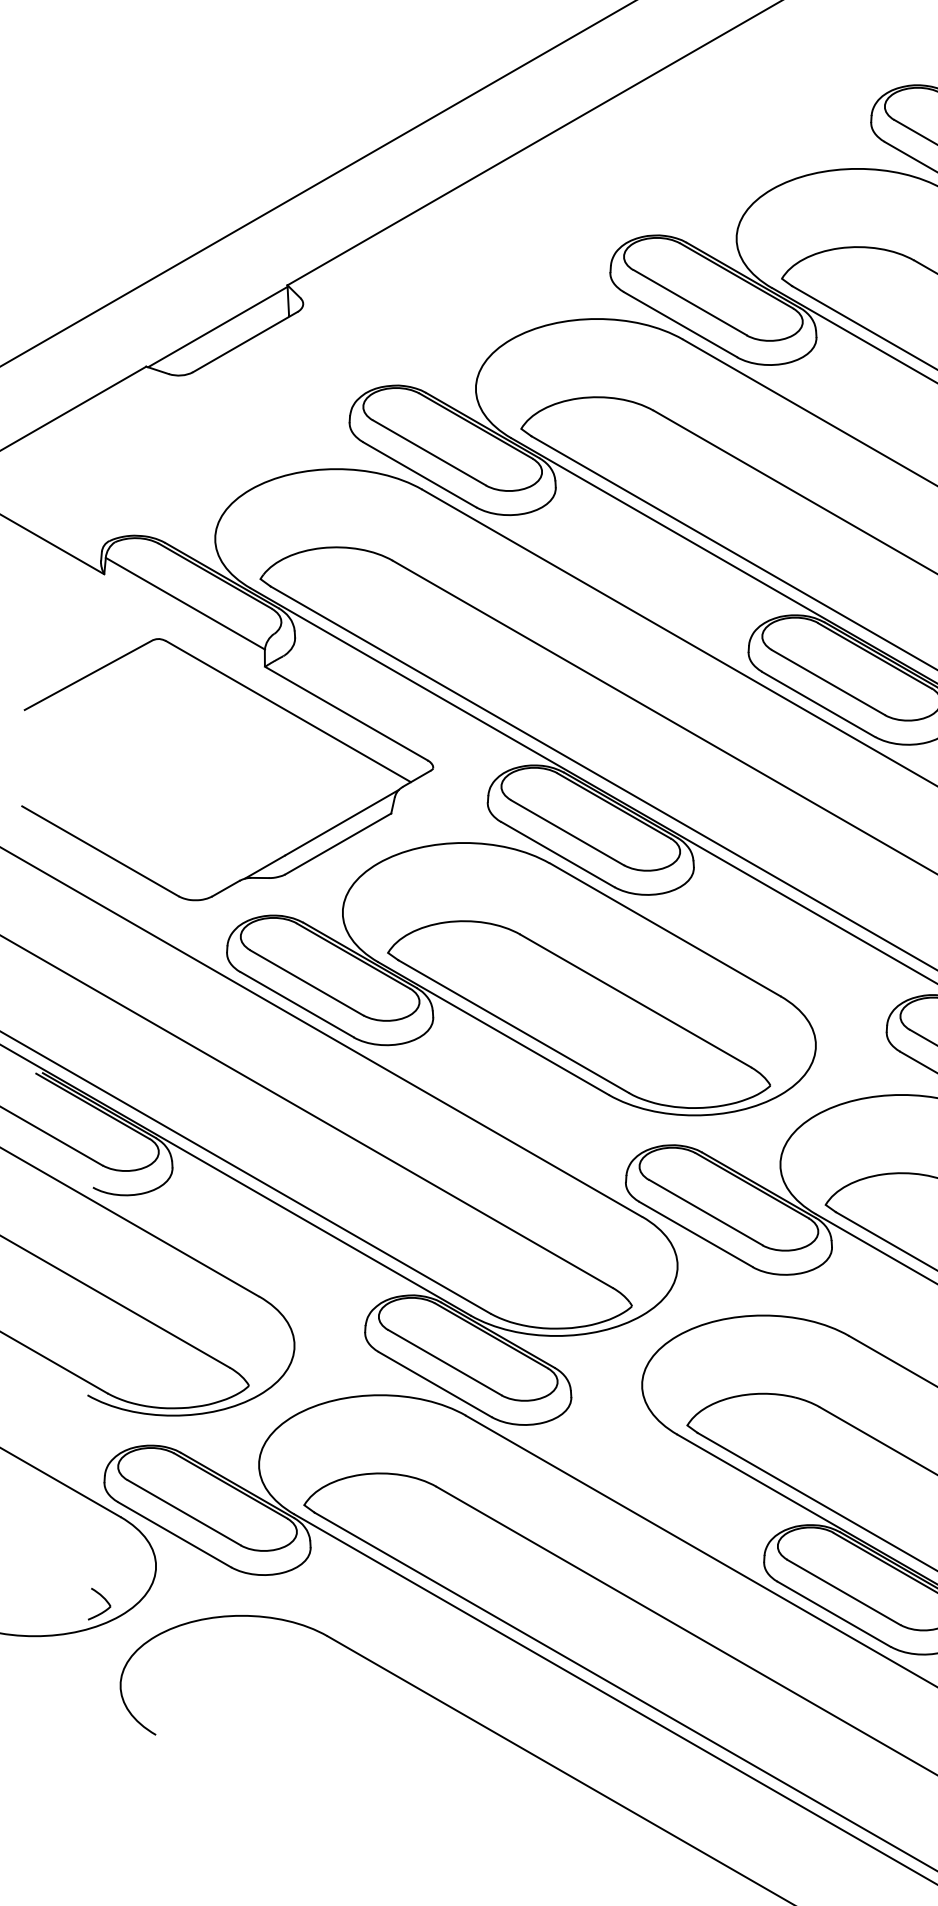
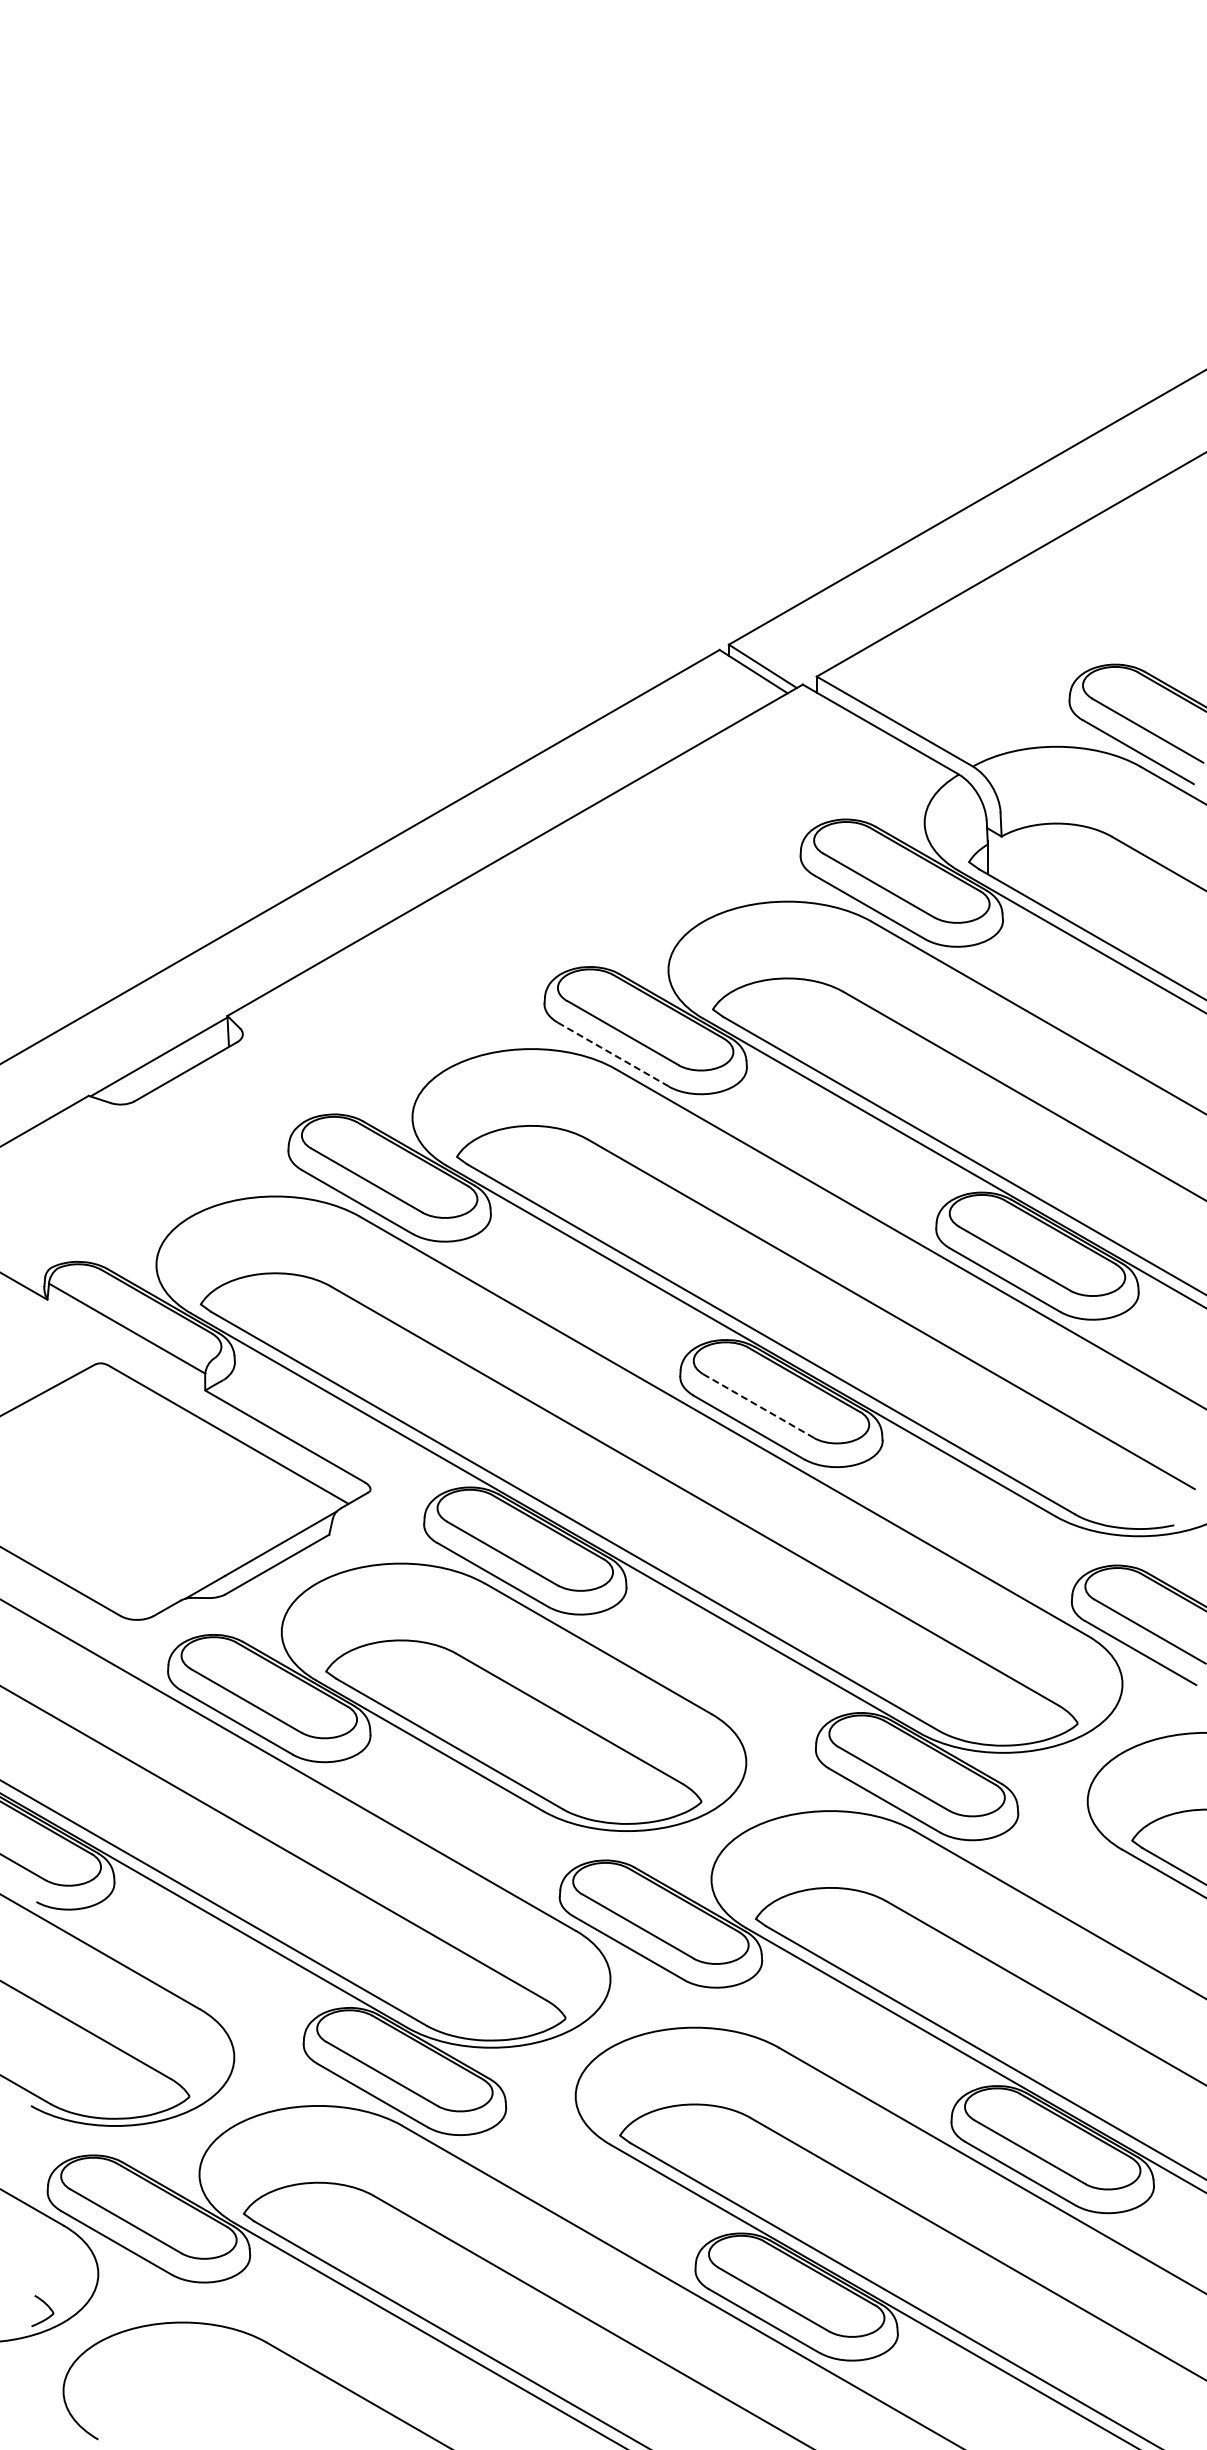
line: (680, 324) -> (613, 1054), solid -> dashed
line: (828, 682) -> (758, 1406), solid -> dashed

